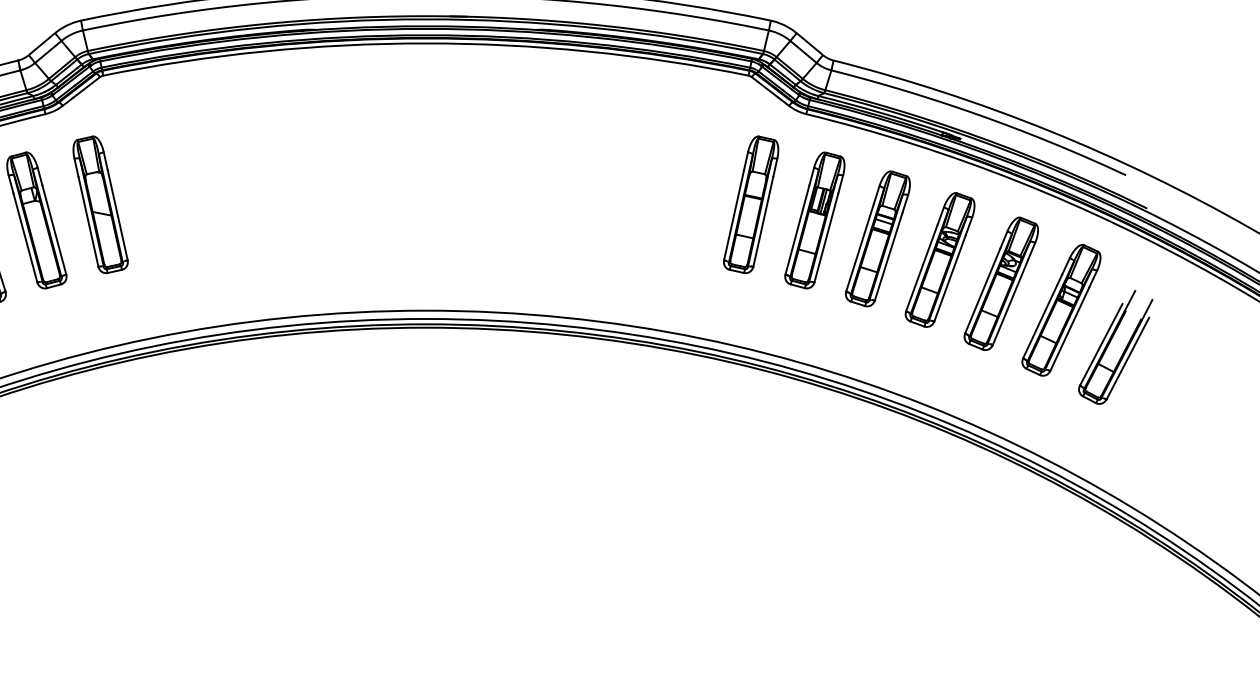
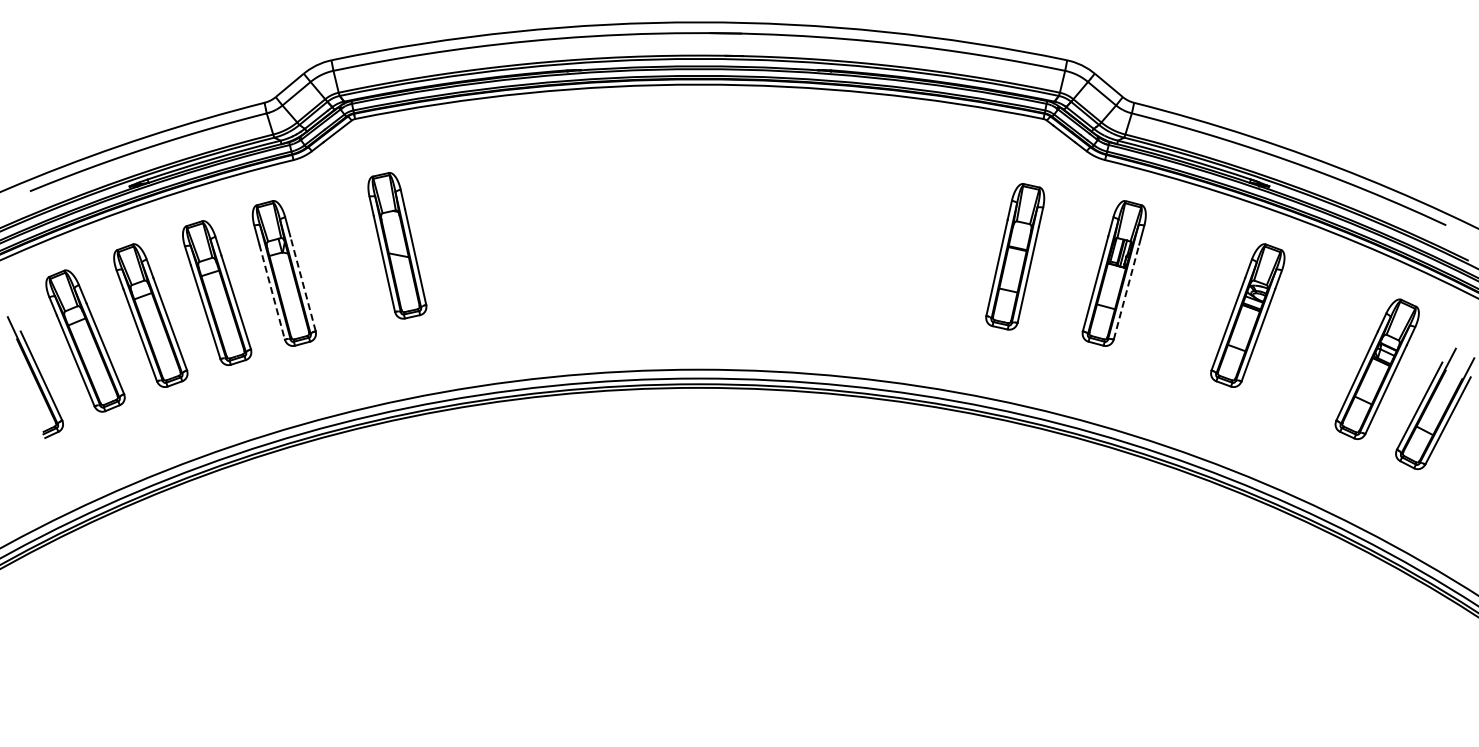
part: (100, 204) -> (397, 245), moved
part: (751, 204) -> (1015, 256), moved
line: (53, 229) -> (302, 283), solid -> dashed
line: (826, 237) -> (1126, 291), solid -> dashed
line: (25, 238) -> (272, 292), solid -> dashed
part: (877, 238) -> (1181, 292), removed
part: (1001, 283) -> (1313, 340), removed

